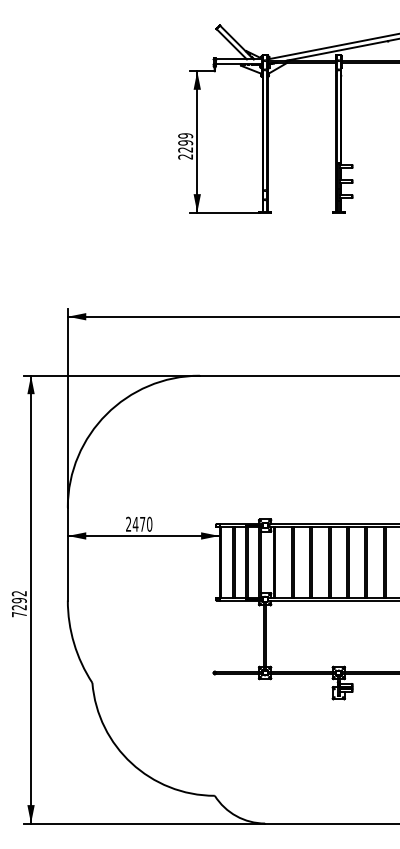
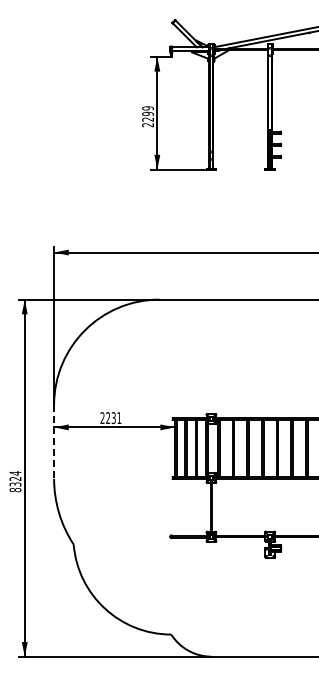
text: (142, 524) -> (113, 418), 2470 -> 2231
line: (68, 553) -> (54, 441), solid -> dashed
text: (19, 603) -> (15, 481), 7292 -> 8324

